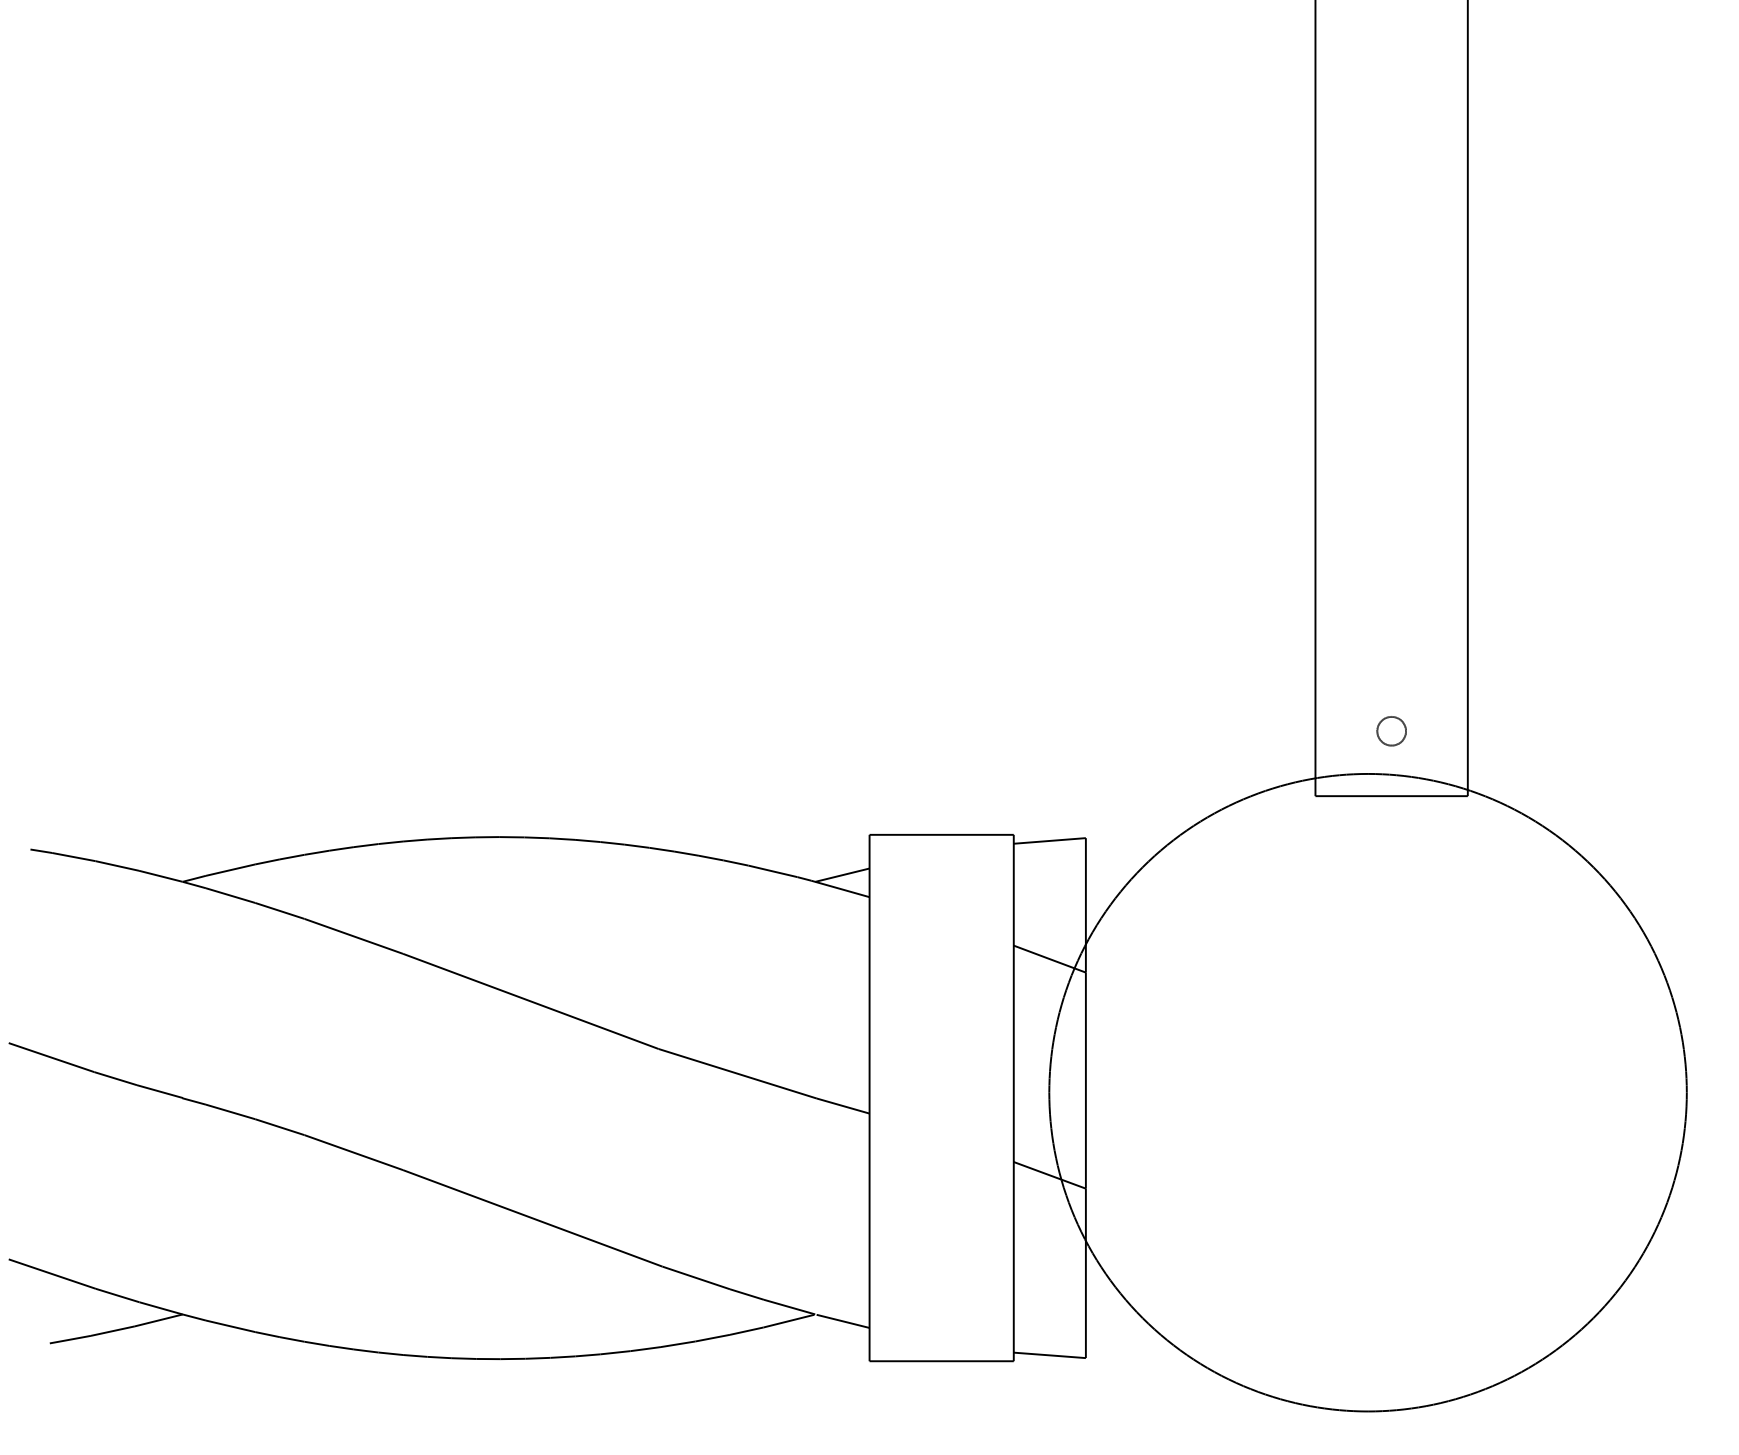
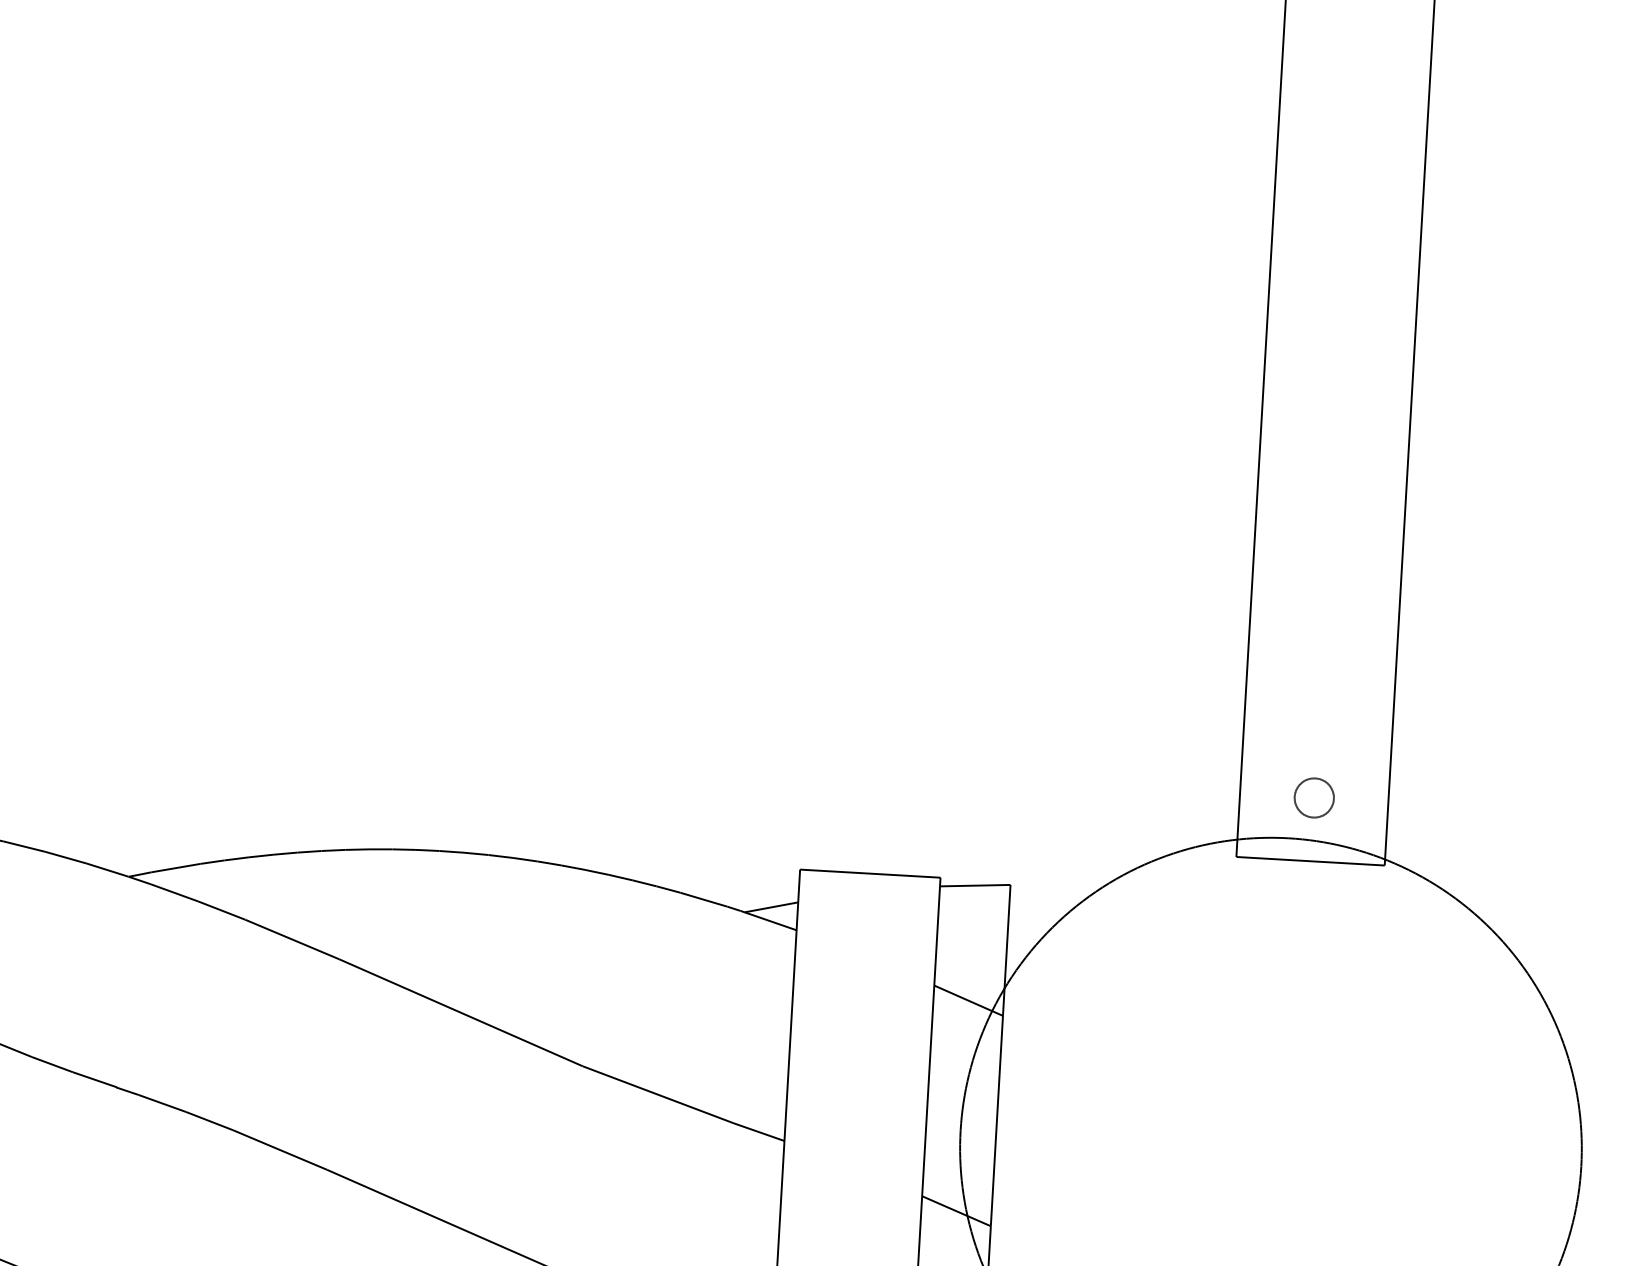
part: (1391, 731) -> (1314, 798), size x1.4

